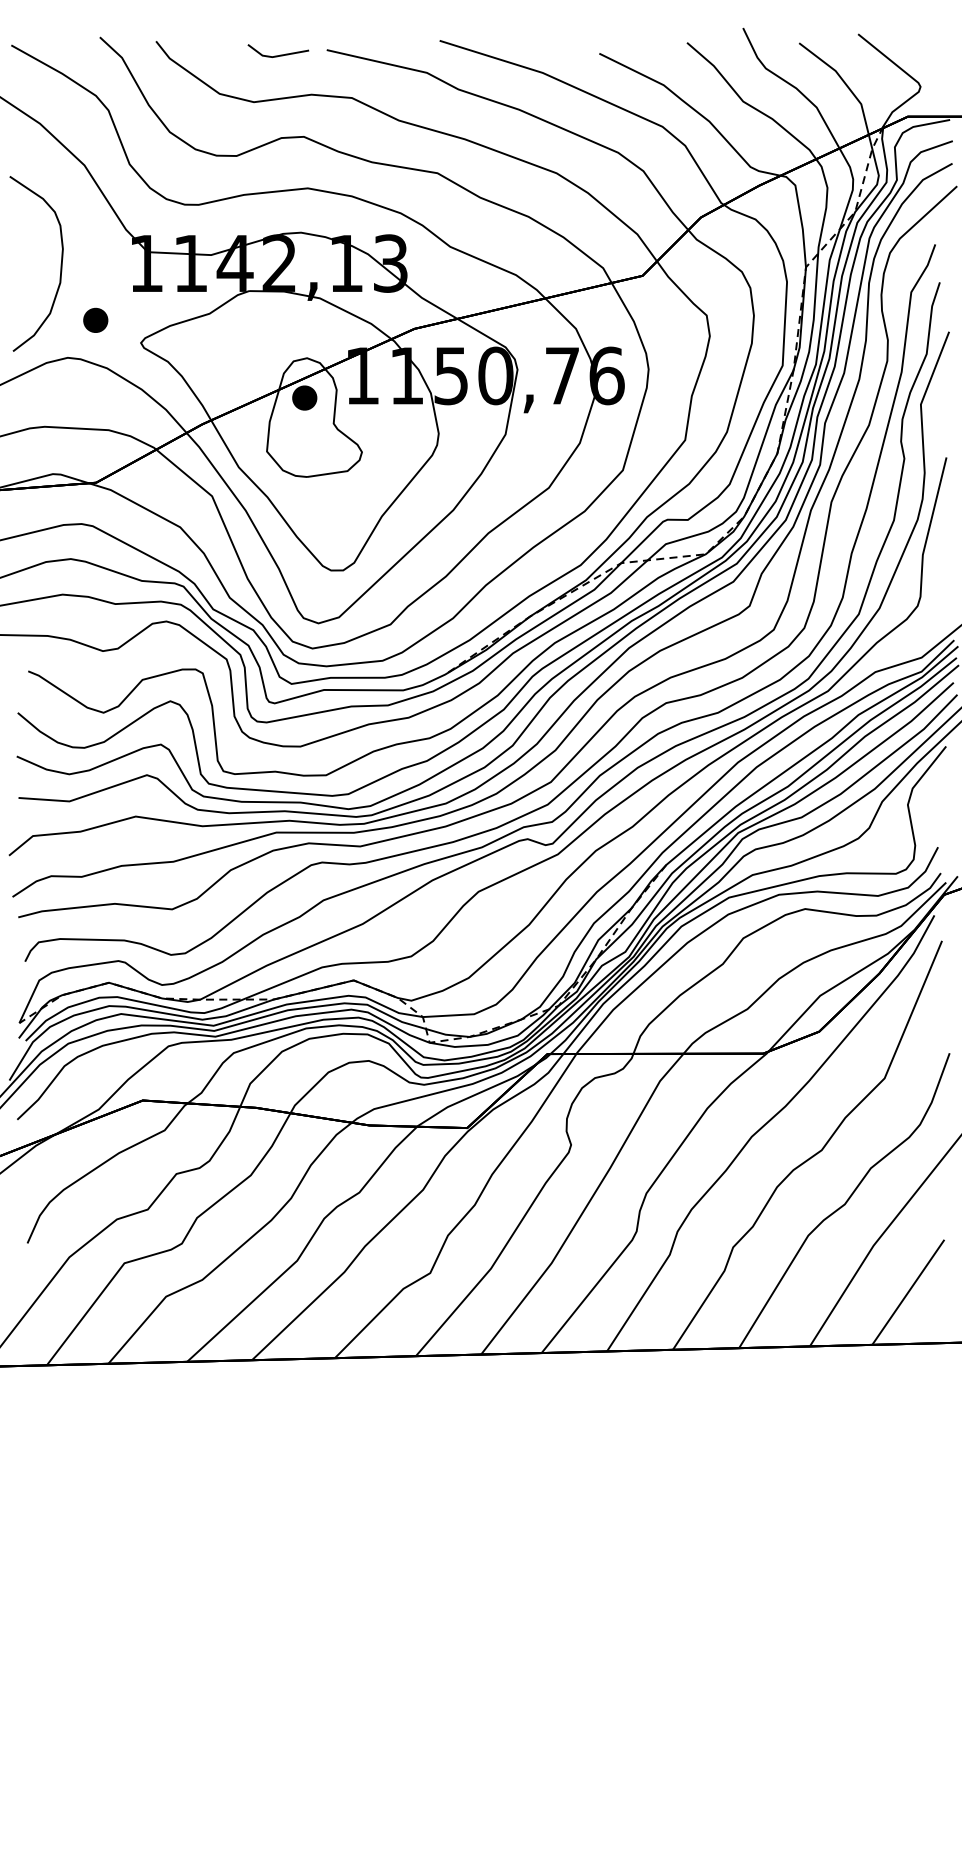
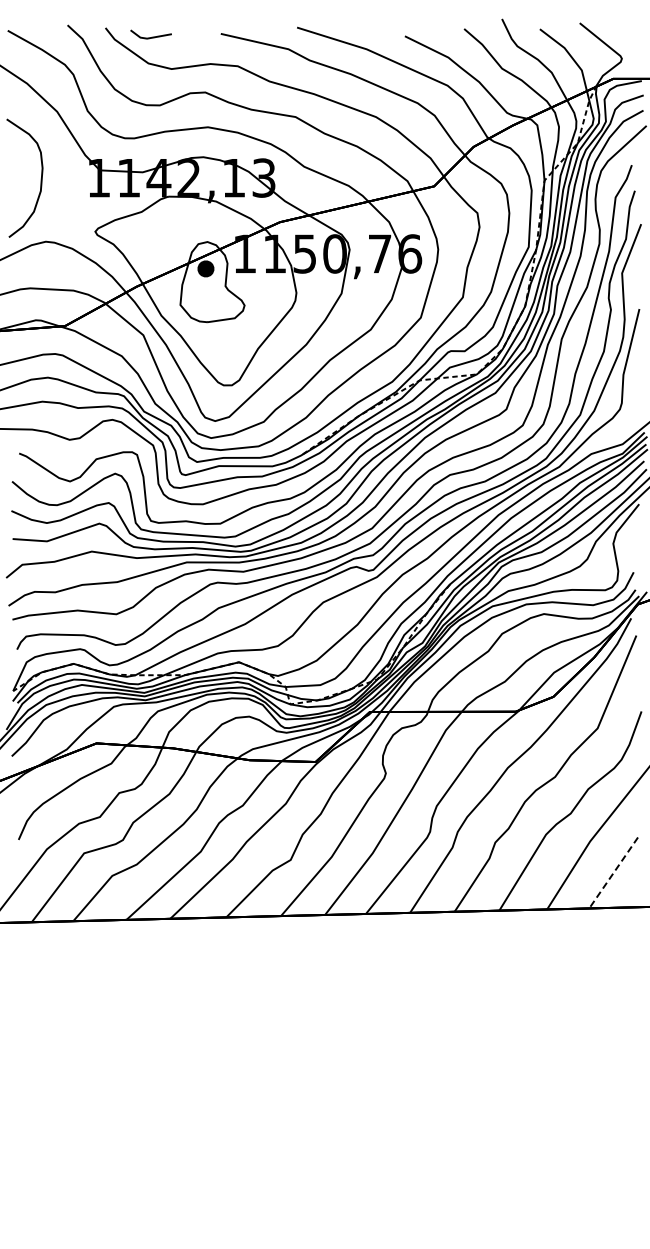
line: (280, 53) -> (152, 36), moved
part: (95, 320) -> (64, 216), removed
line: (908, 1293) -> (613, 873), solid -> dashed

